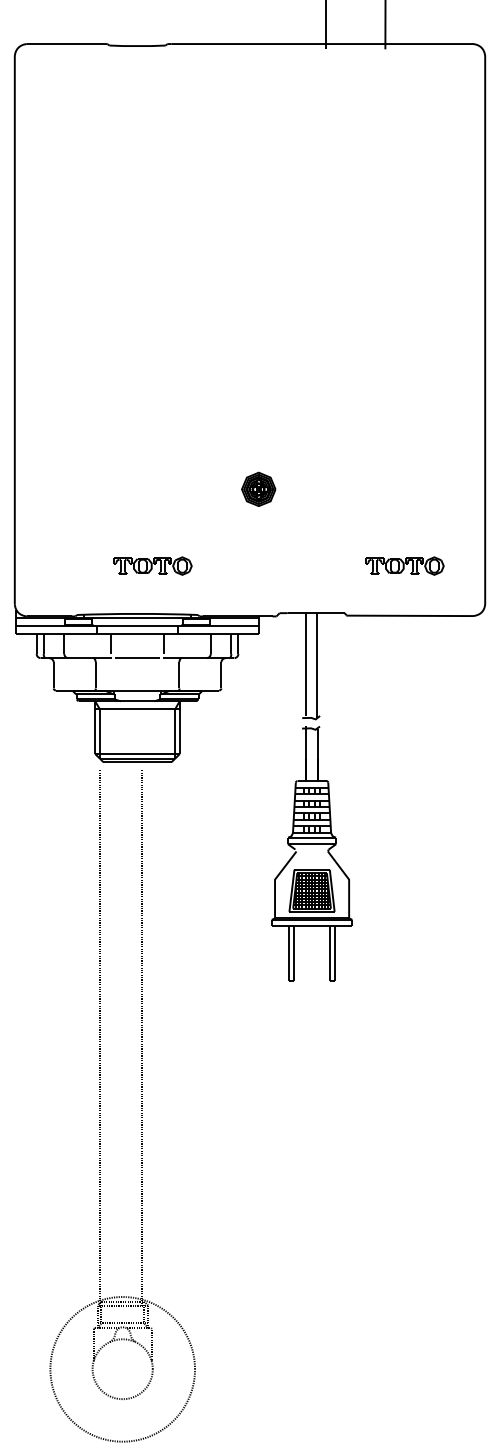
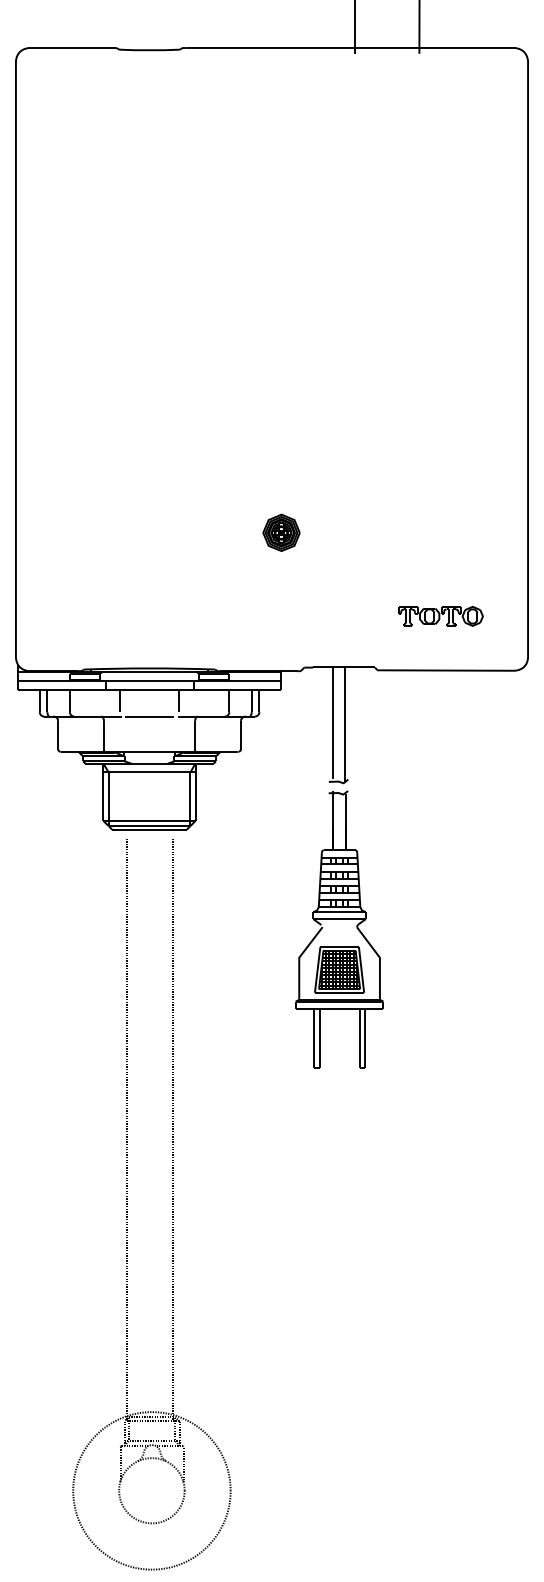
part: (152, 565) -> (165, 615), removed
part: (141, 1106) -> (172, 1204), moved

